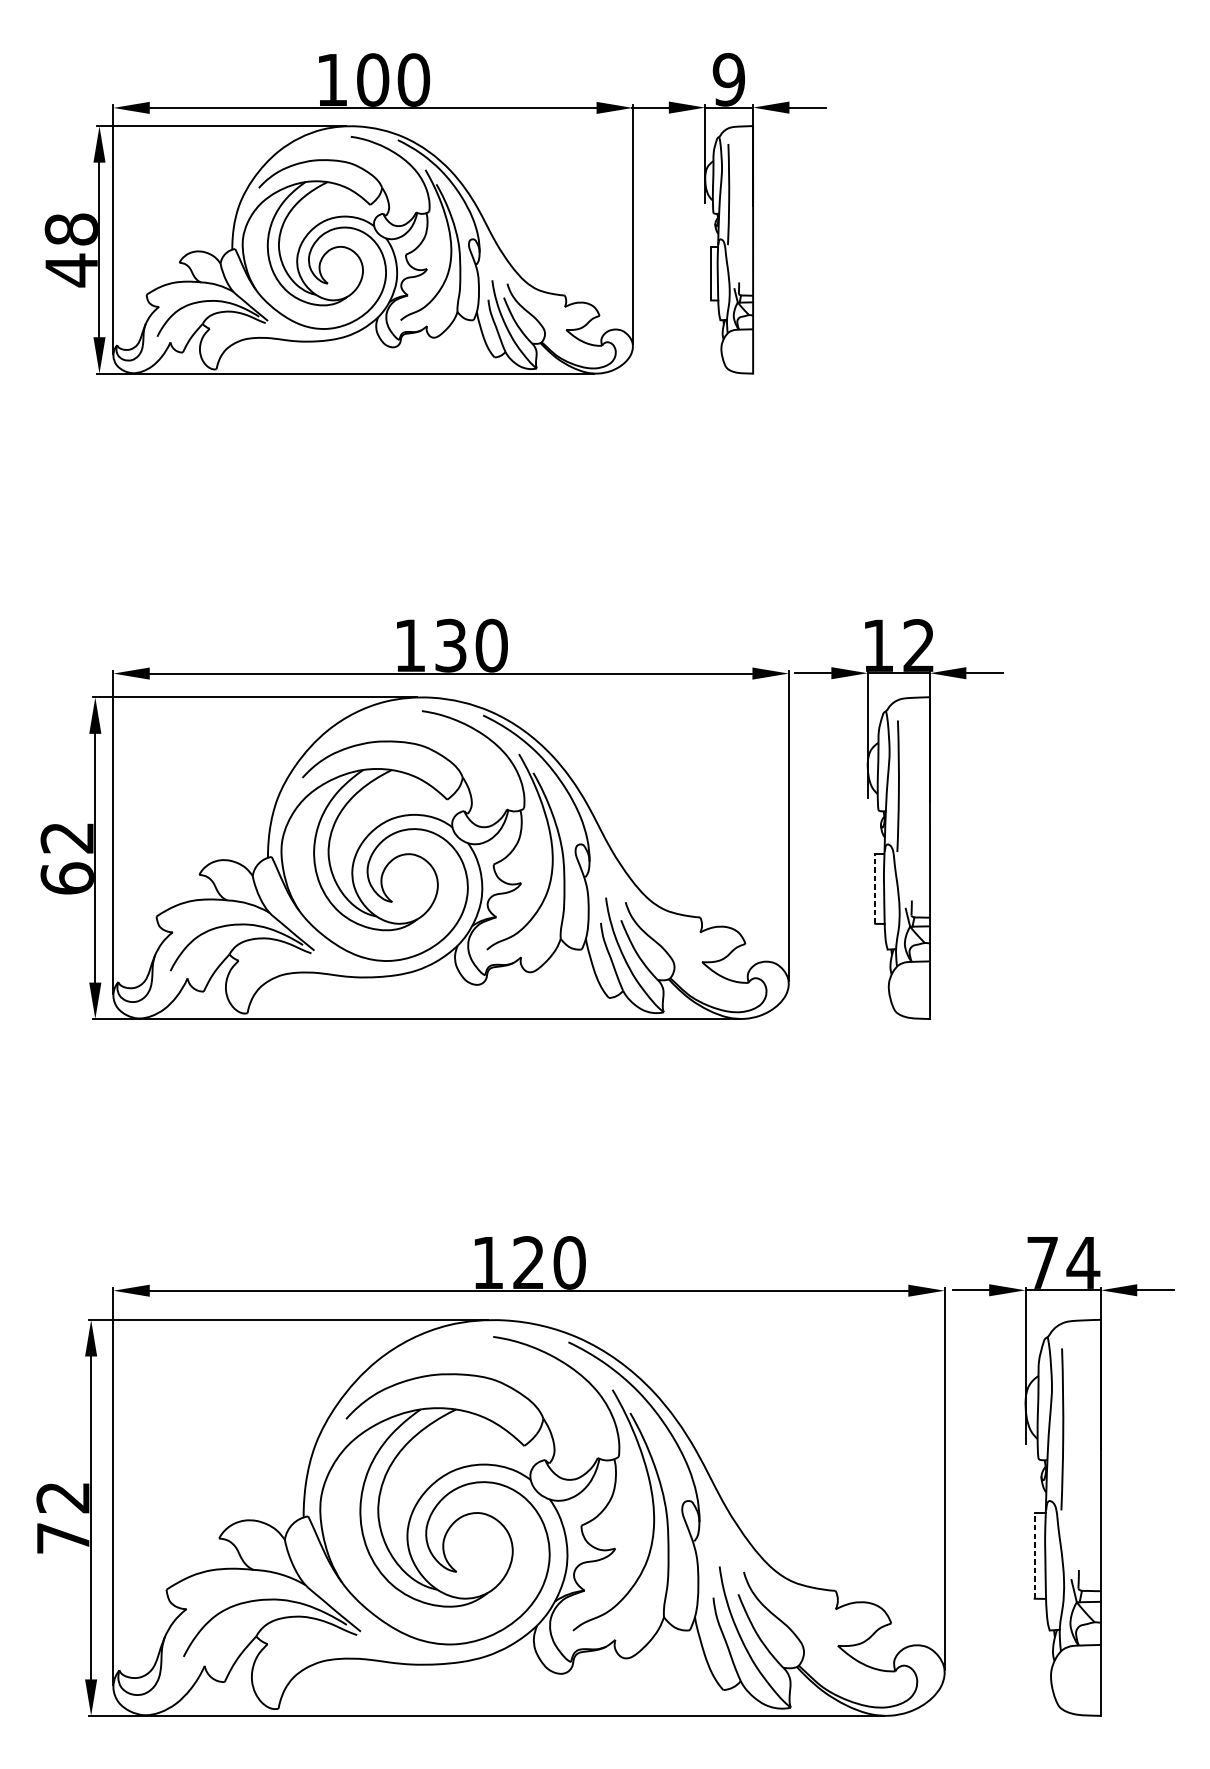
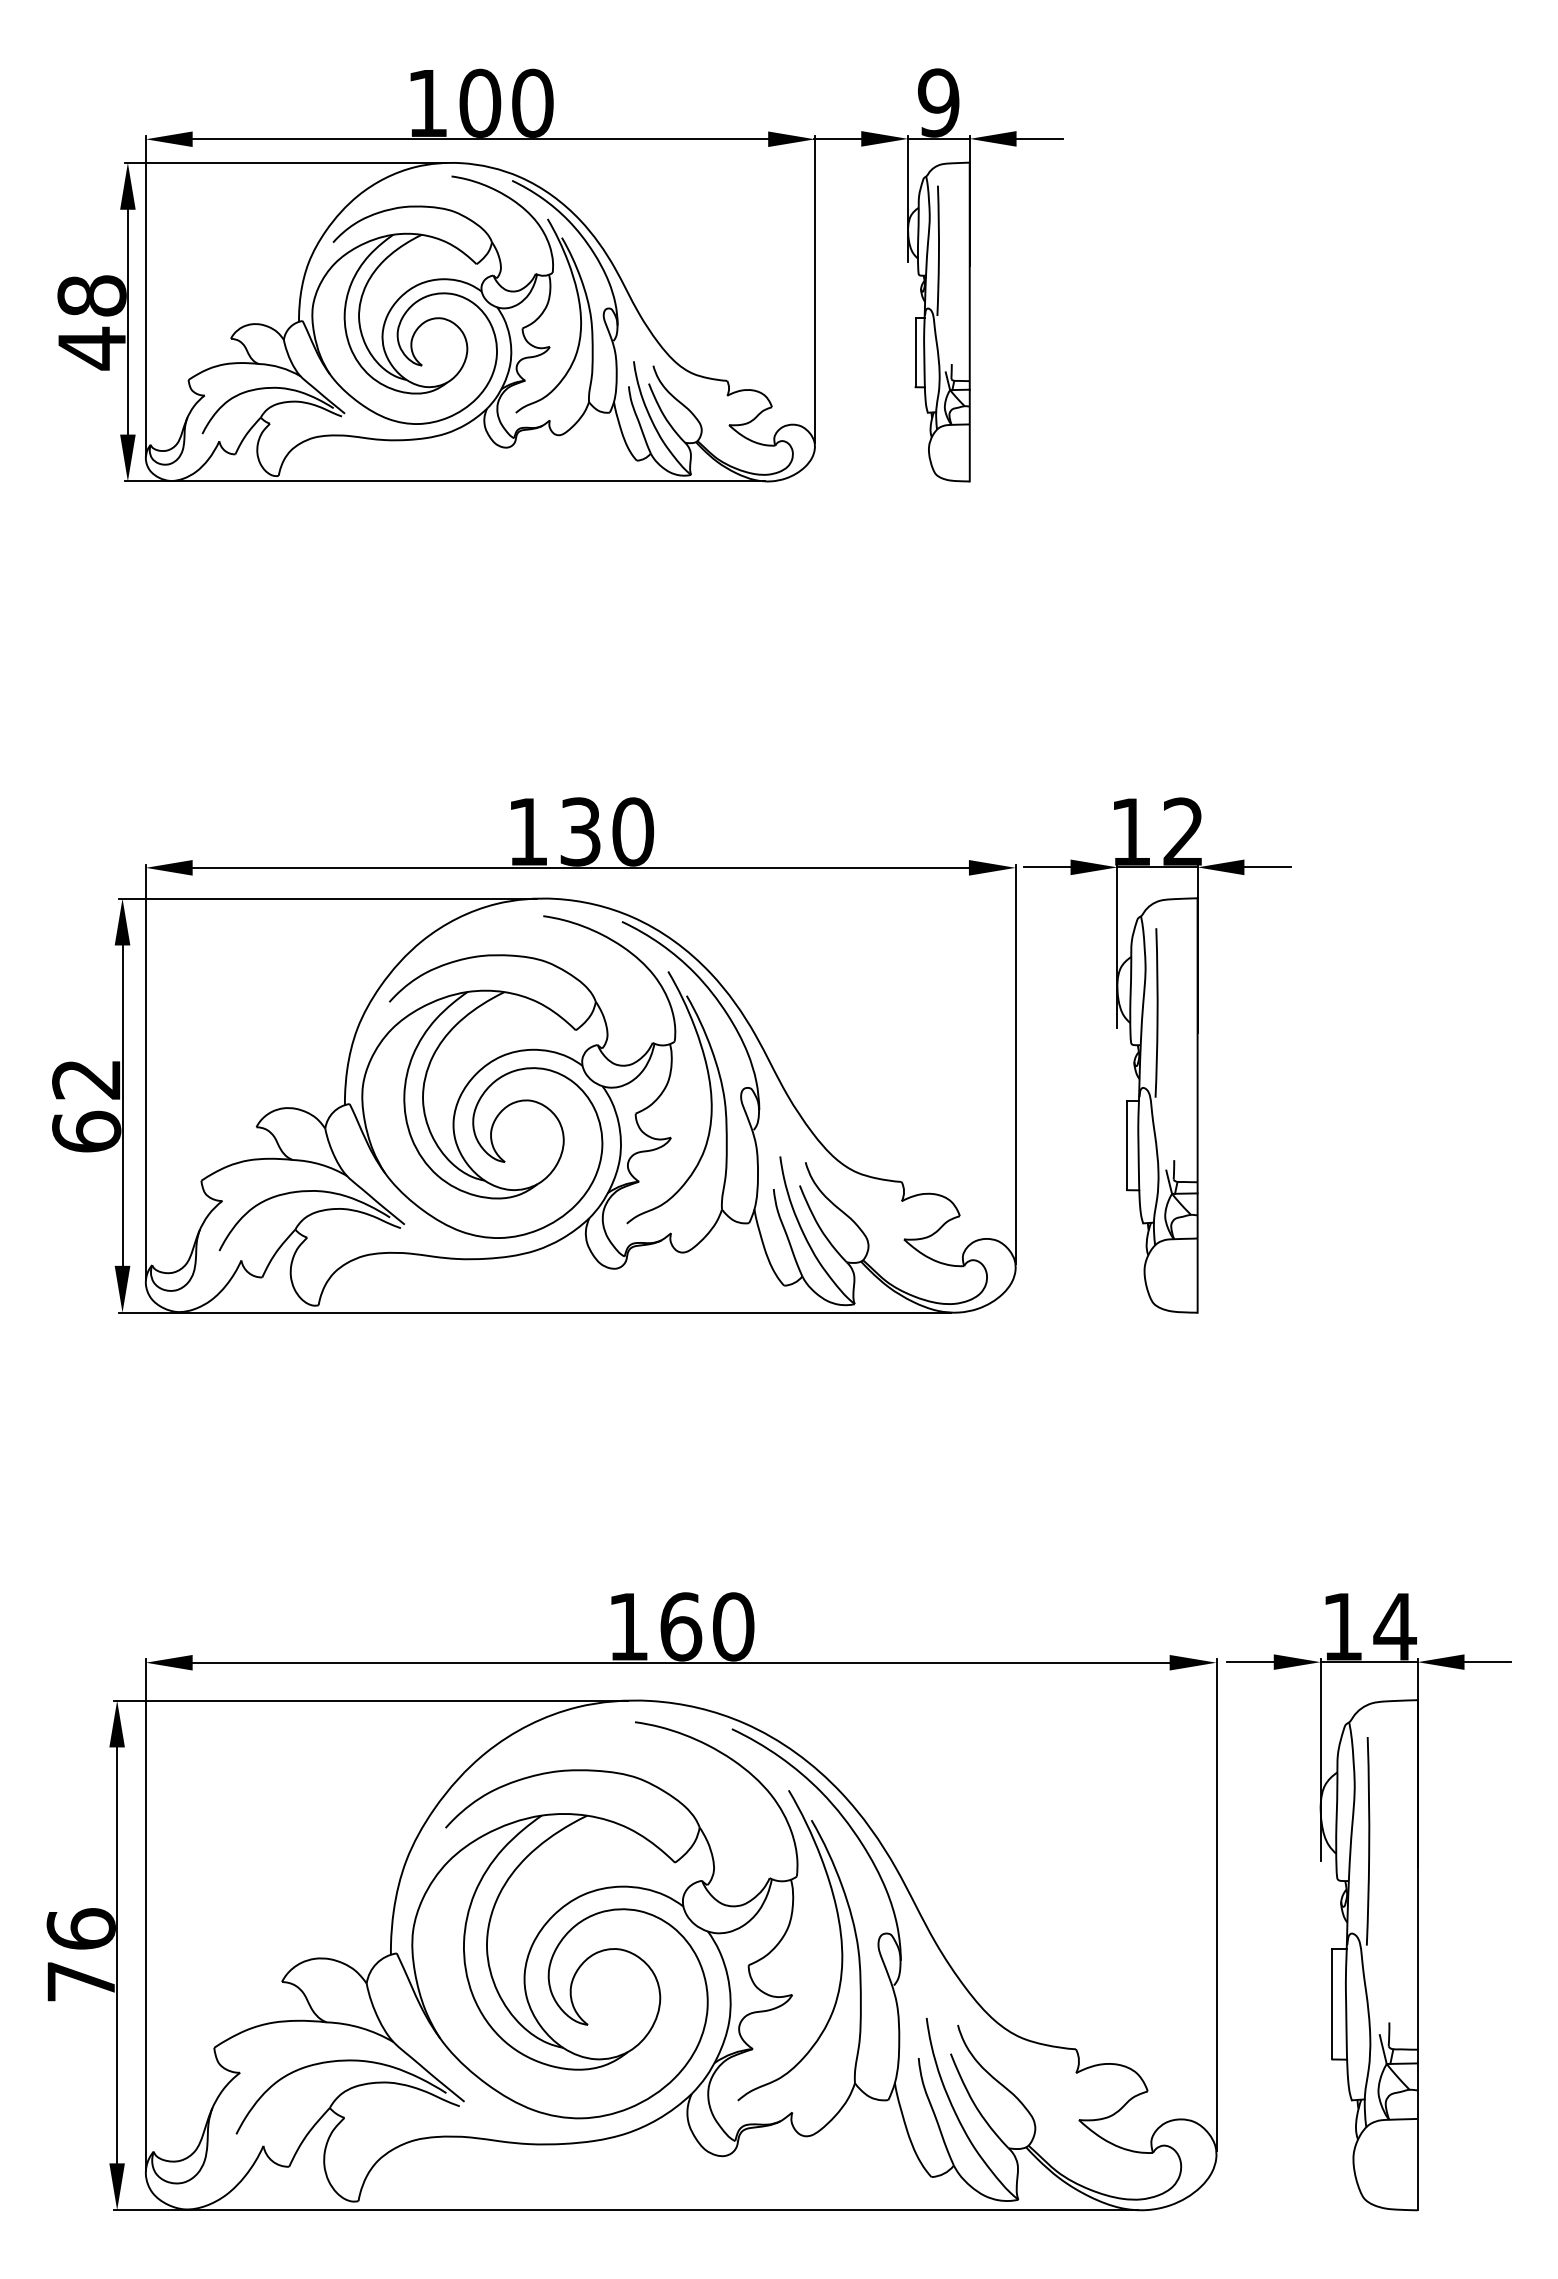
line: (875, 889) -> (1127, 1145), dashed -> solid
text: (529, 1262) -> (681, 1626), 120 -> 160
text: (1042, 1262) -> (1342, 1626), 74 -> 14
text: (62, 1497) -> (80, 1928), 72 -> 76
line: (1034, 1555) -> (1332, 2003), dashed -> solid

